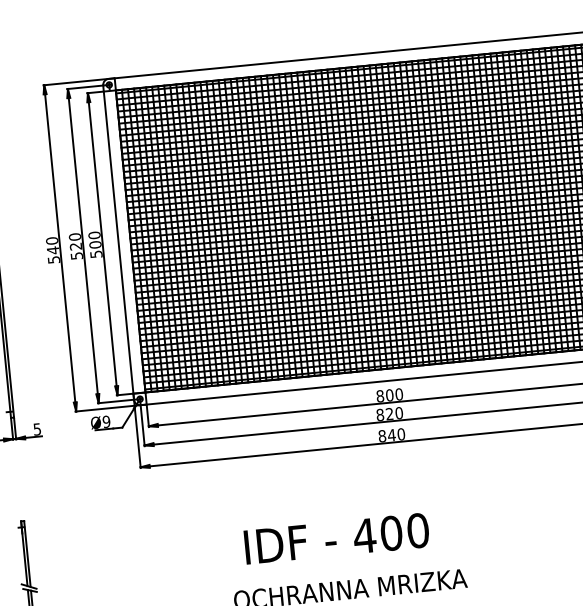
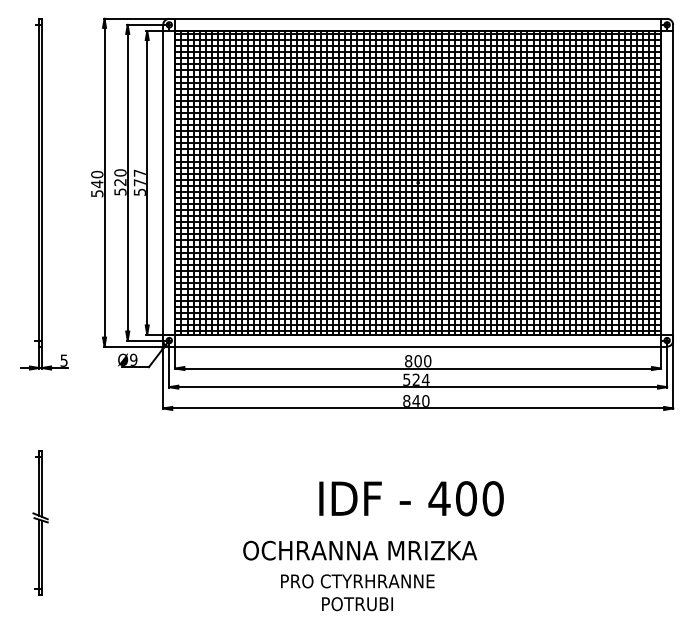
text: (94, 239) -> (139, 177), 500 -> 577
text: (389, 413) -> (416, 379), 820 -> 524
text: (336, 538) -> (411, 498), moved

